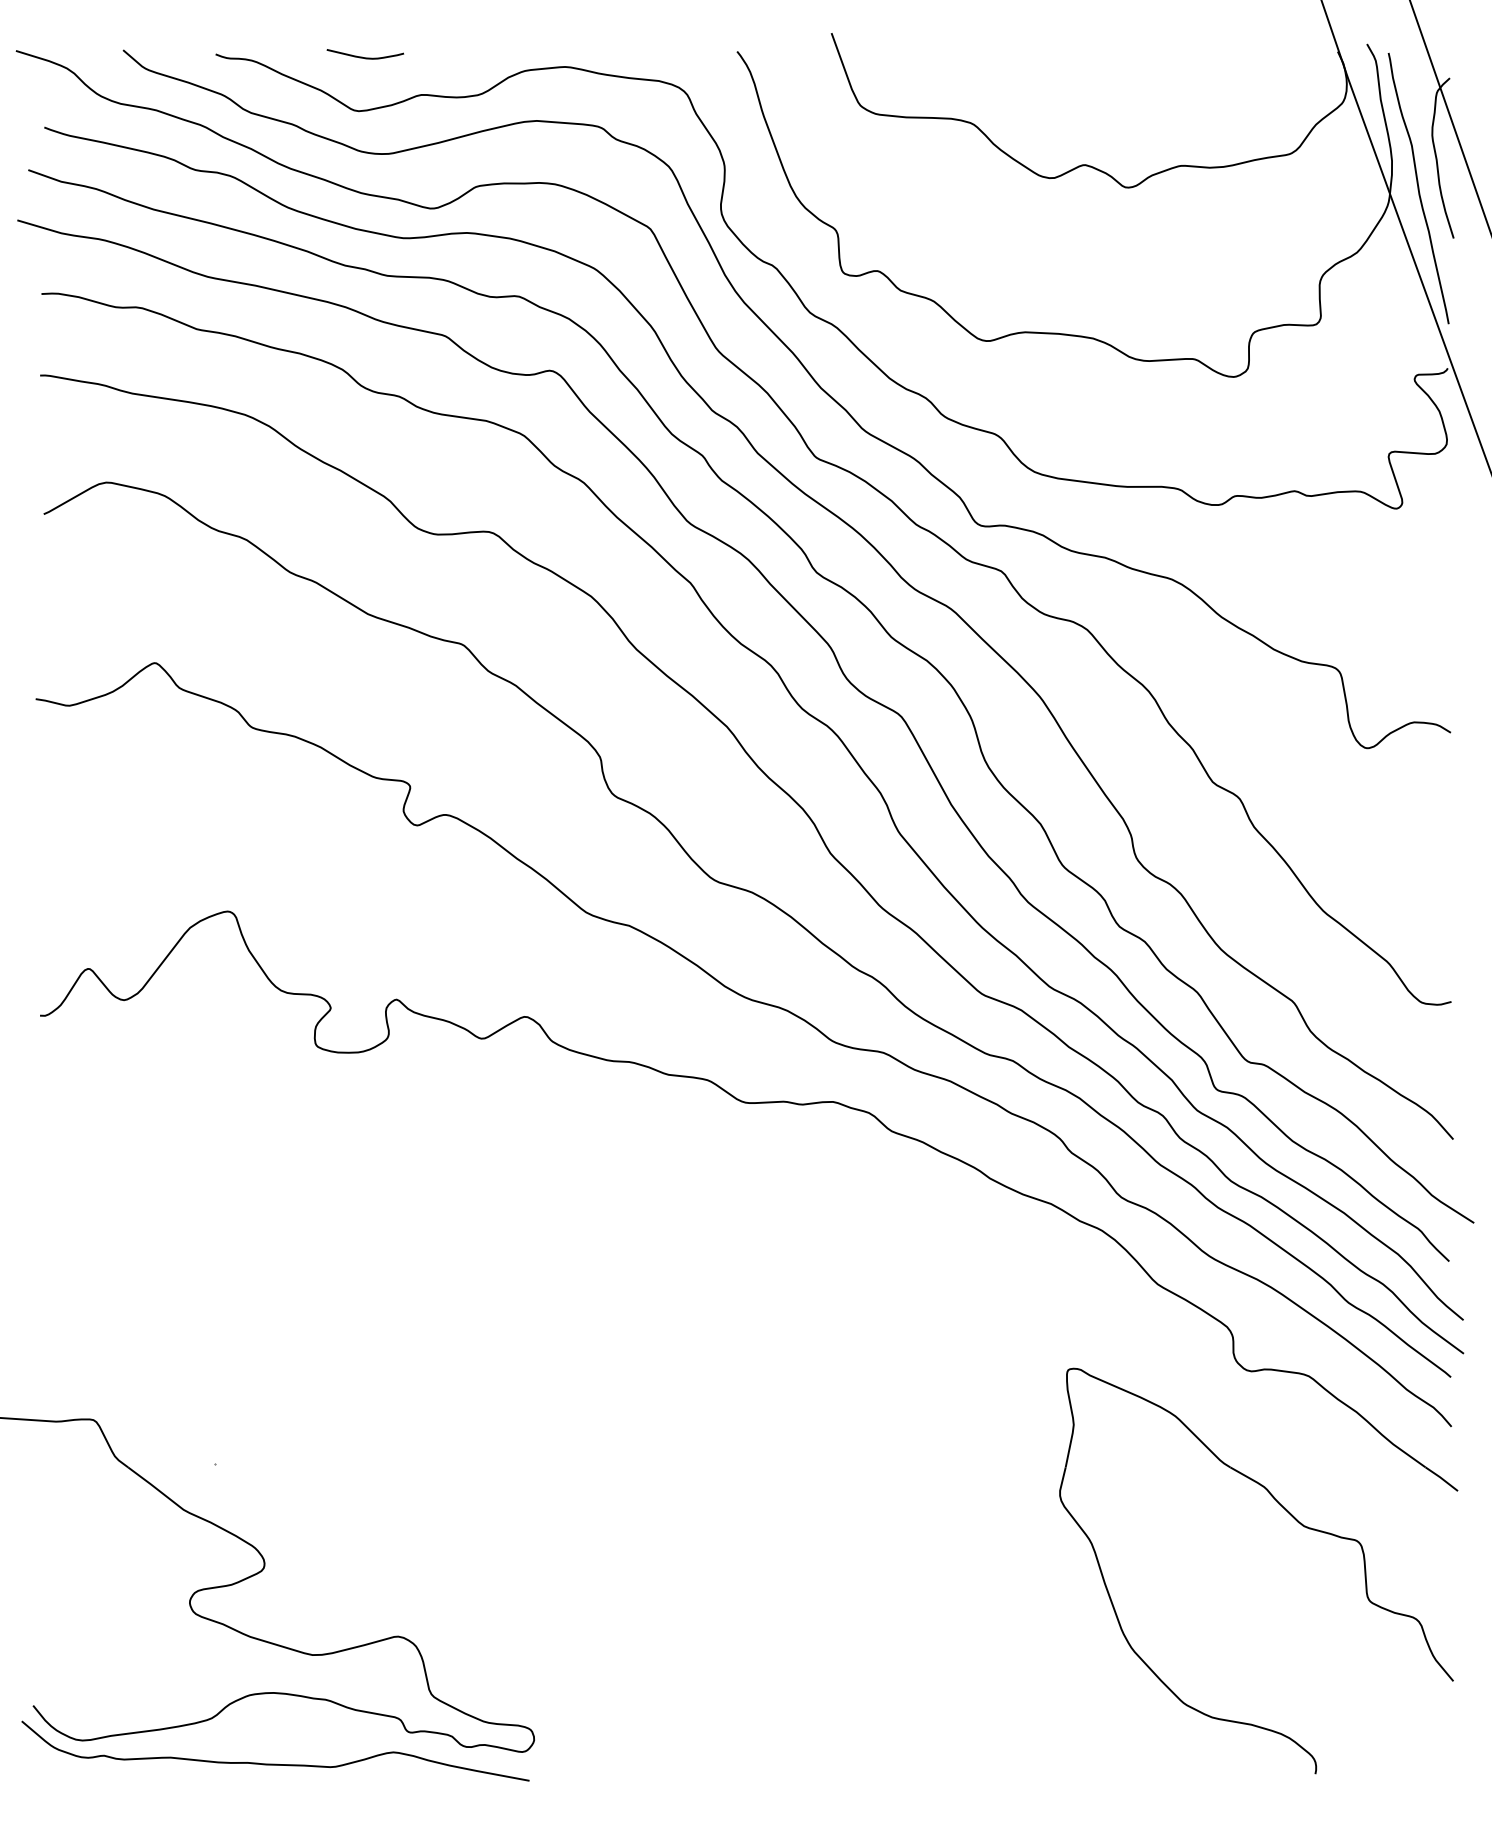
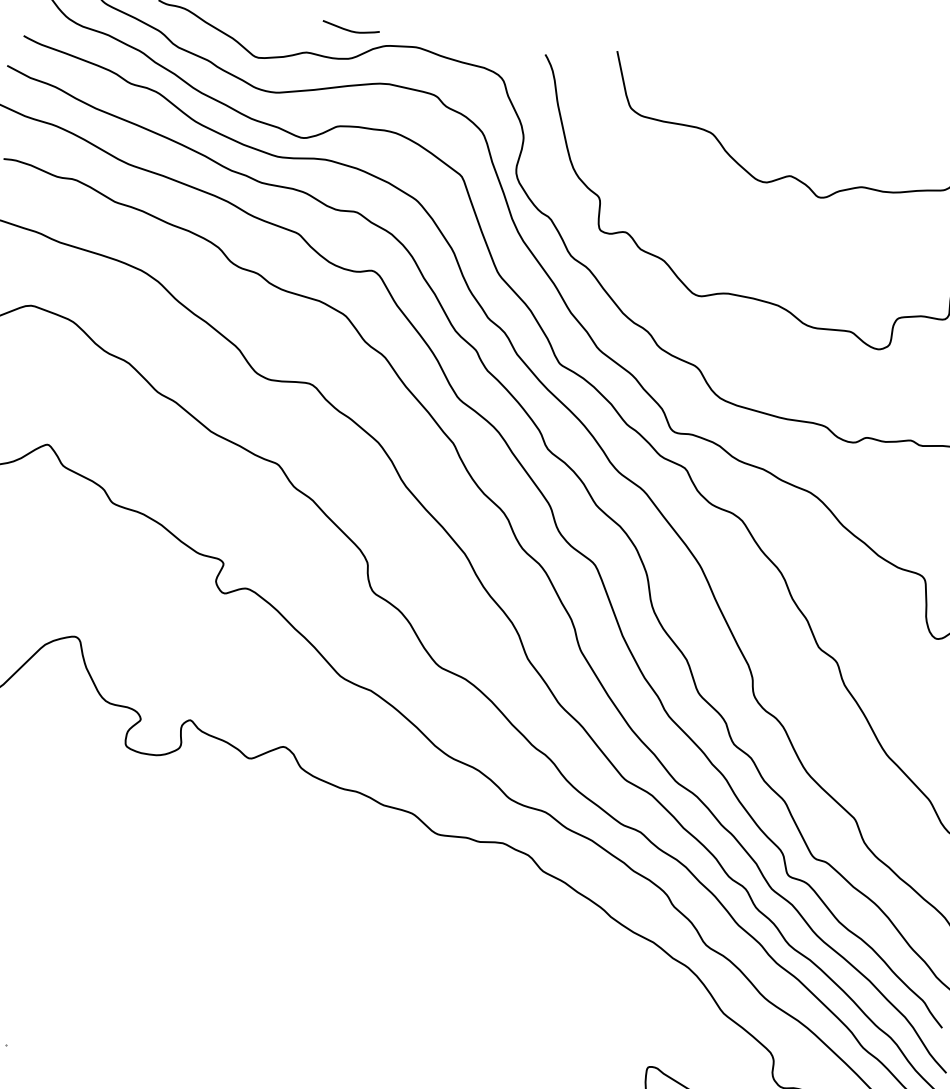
curve: (365, 57) -> (350, 30), moved

